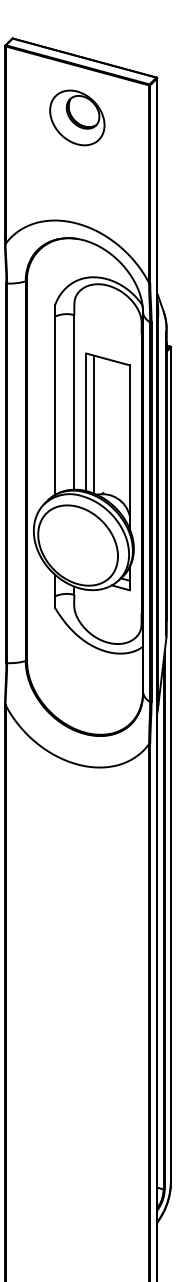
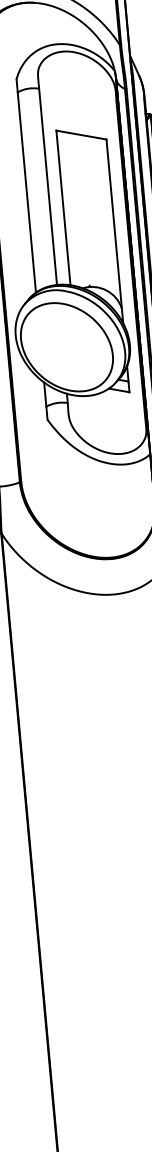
line: (93, 424) -> (71, 209), removed

